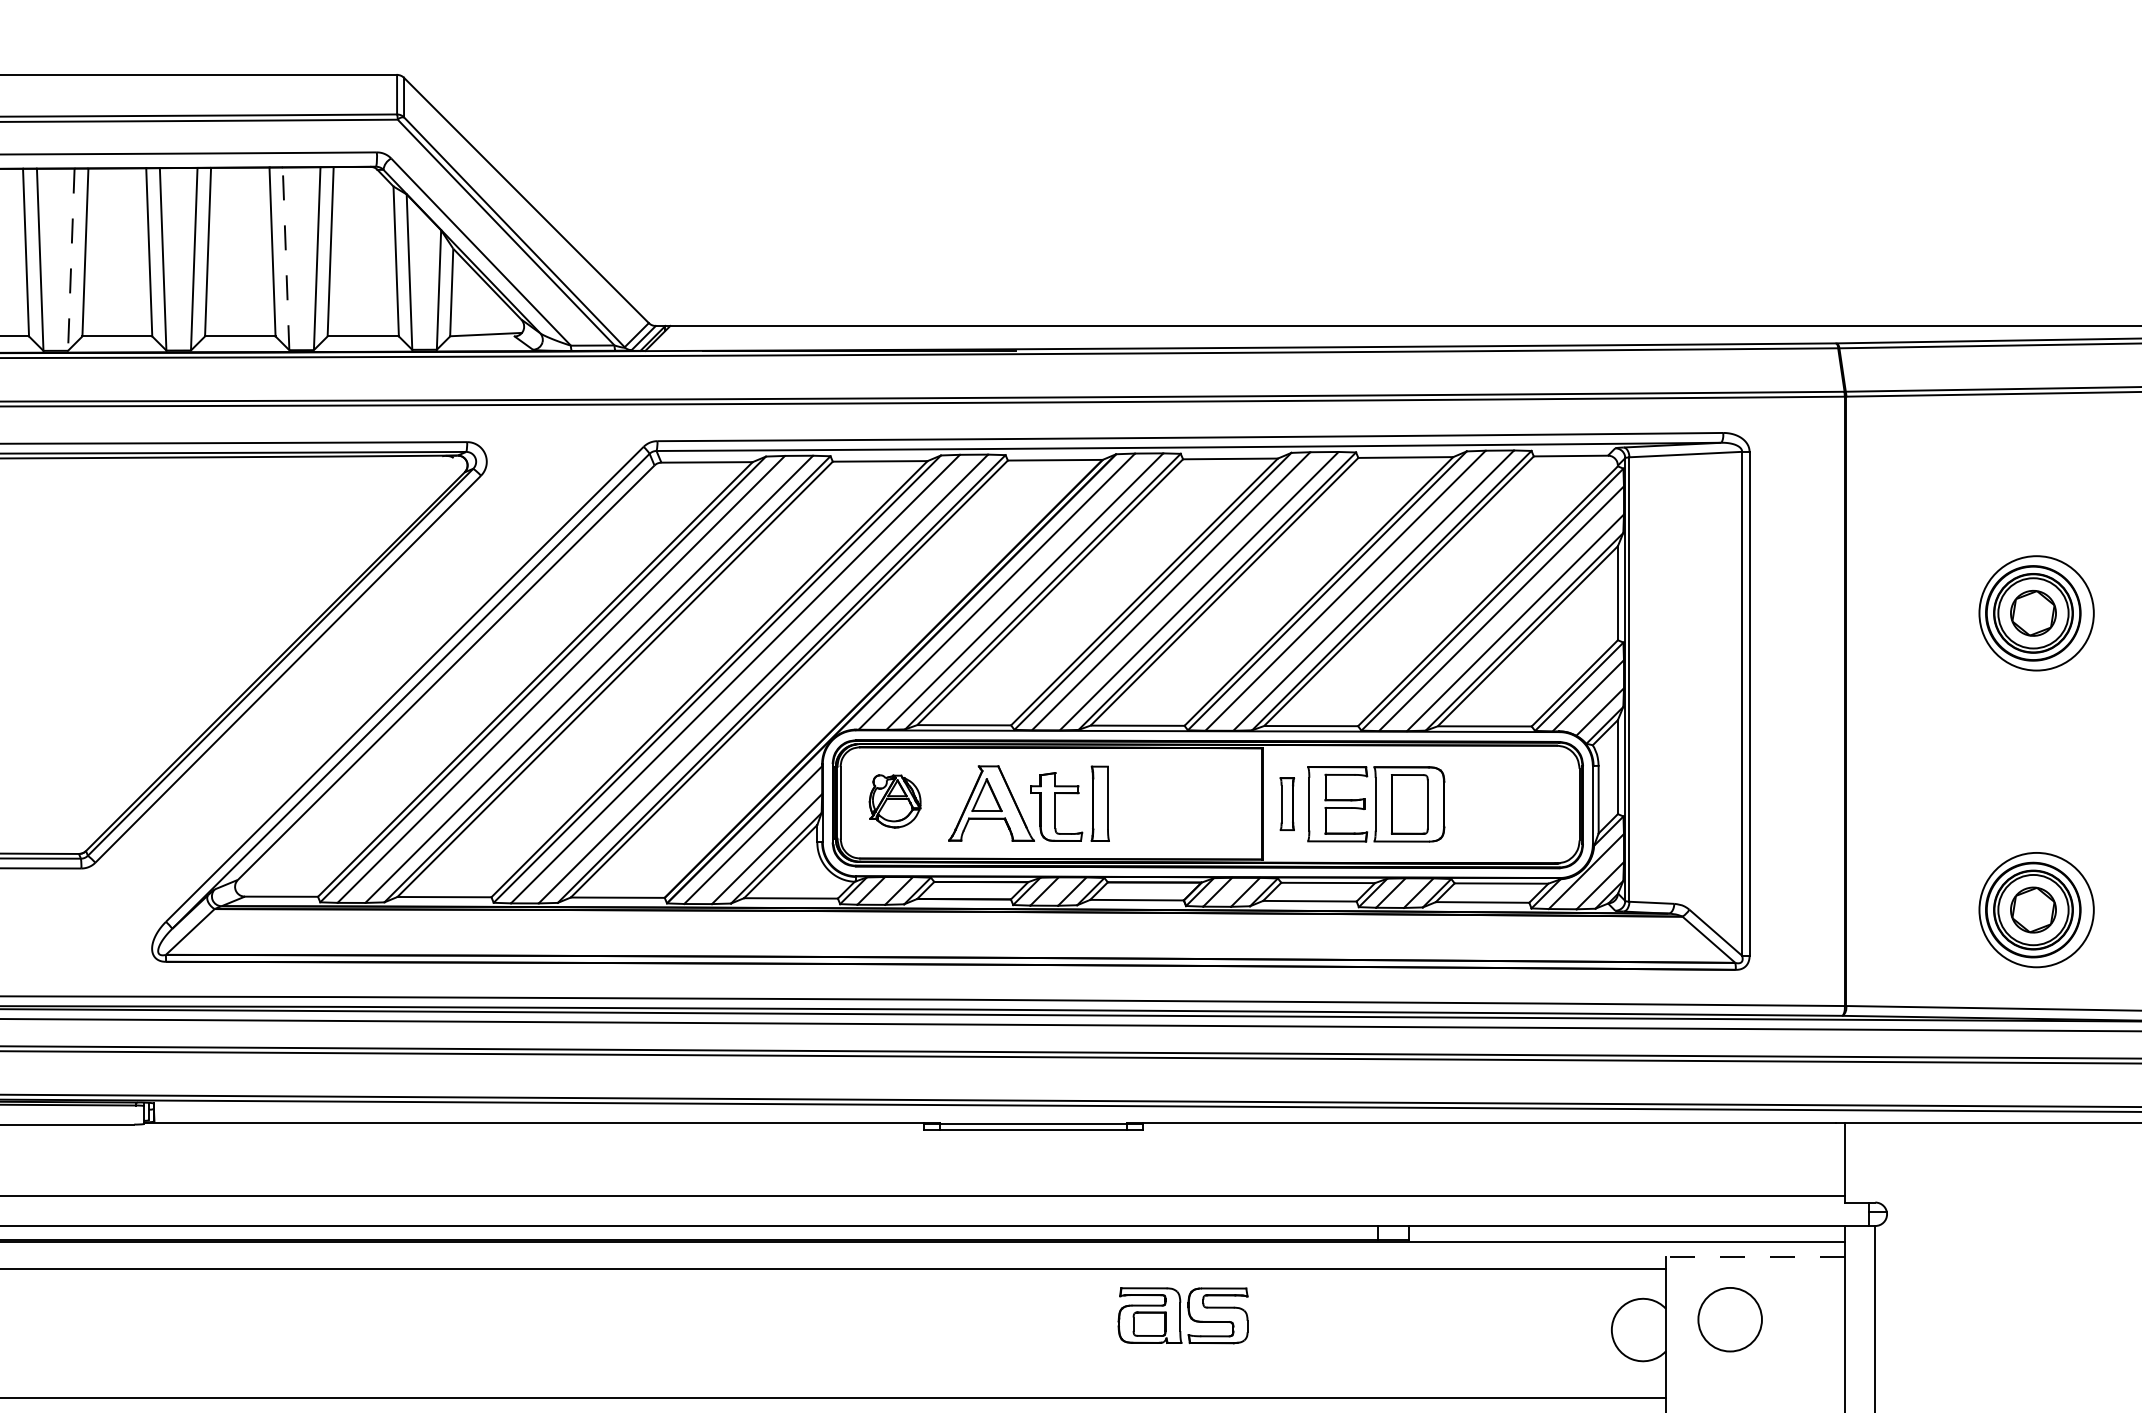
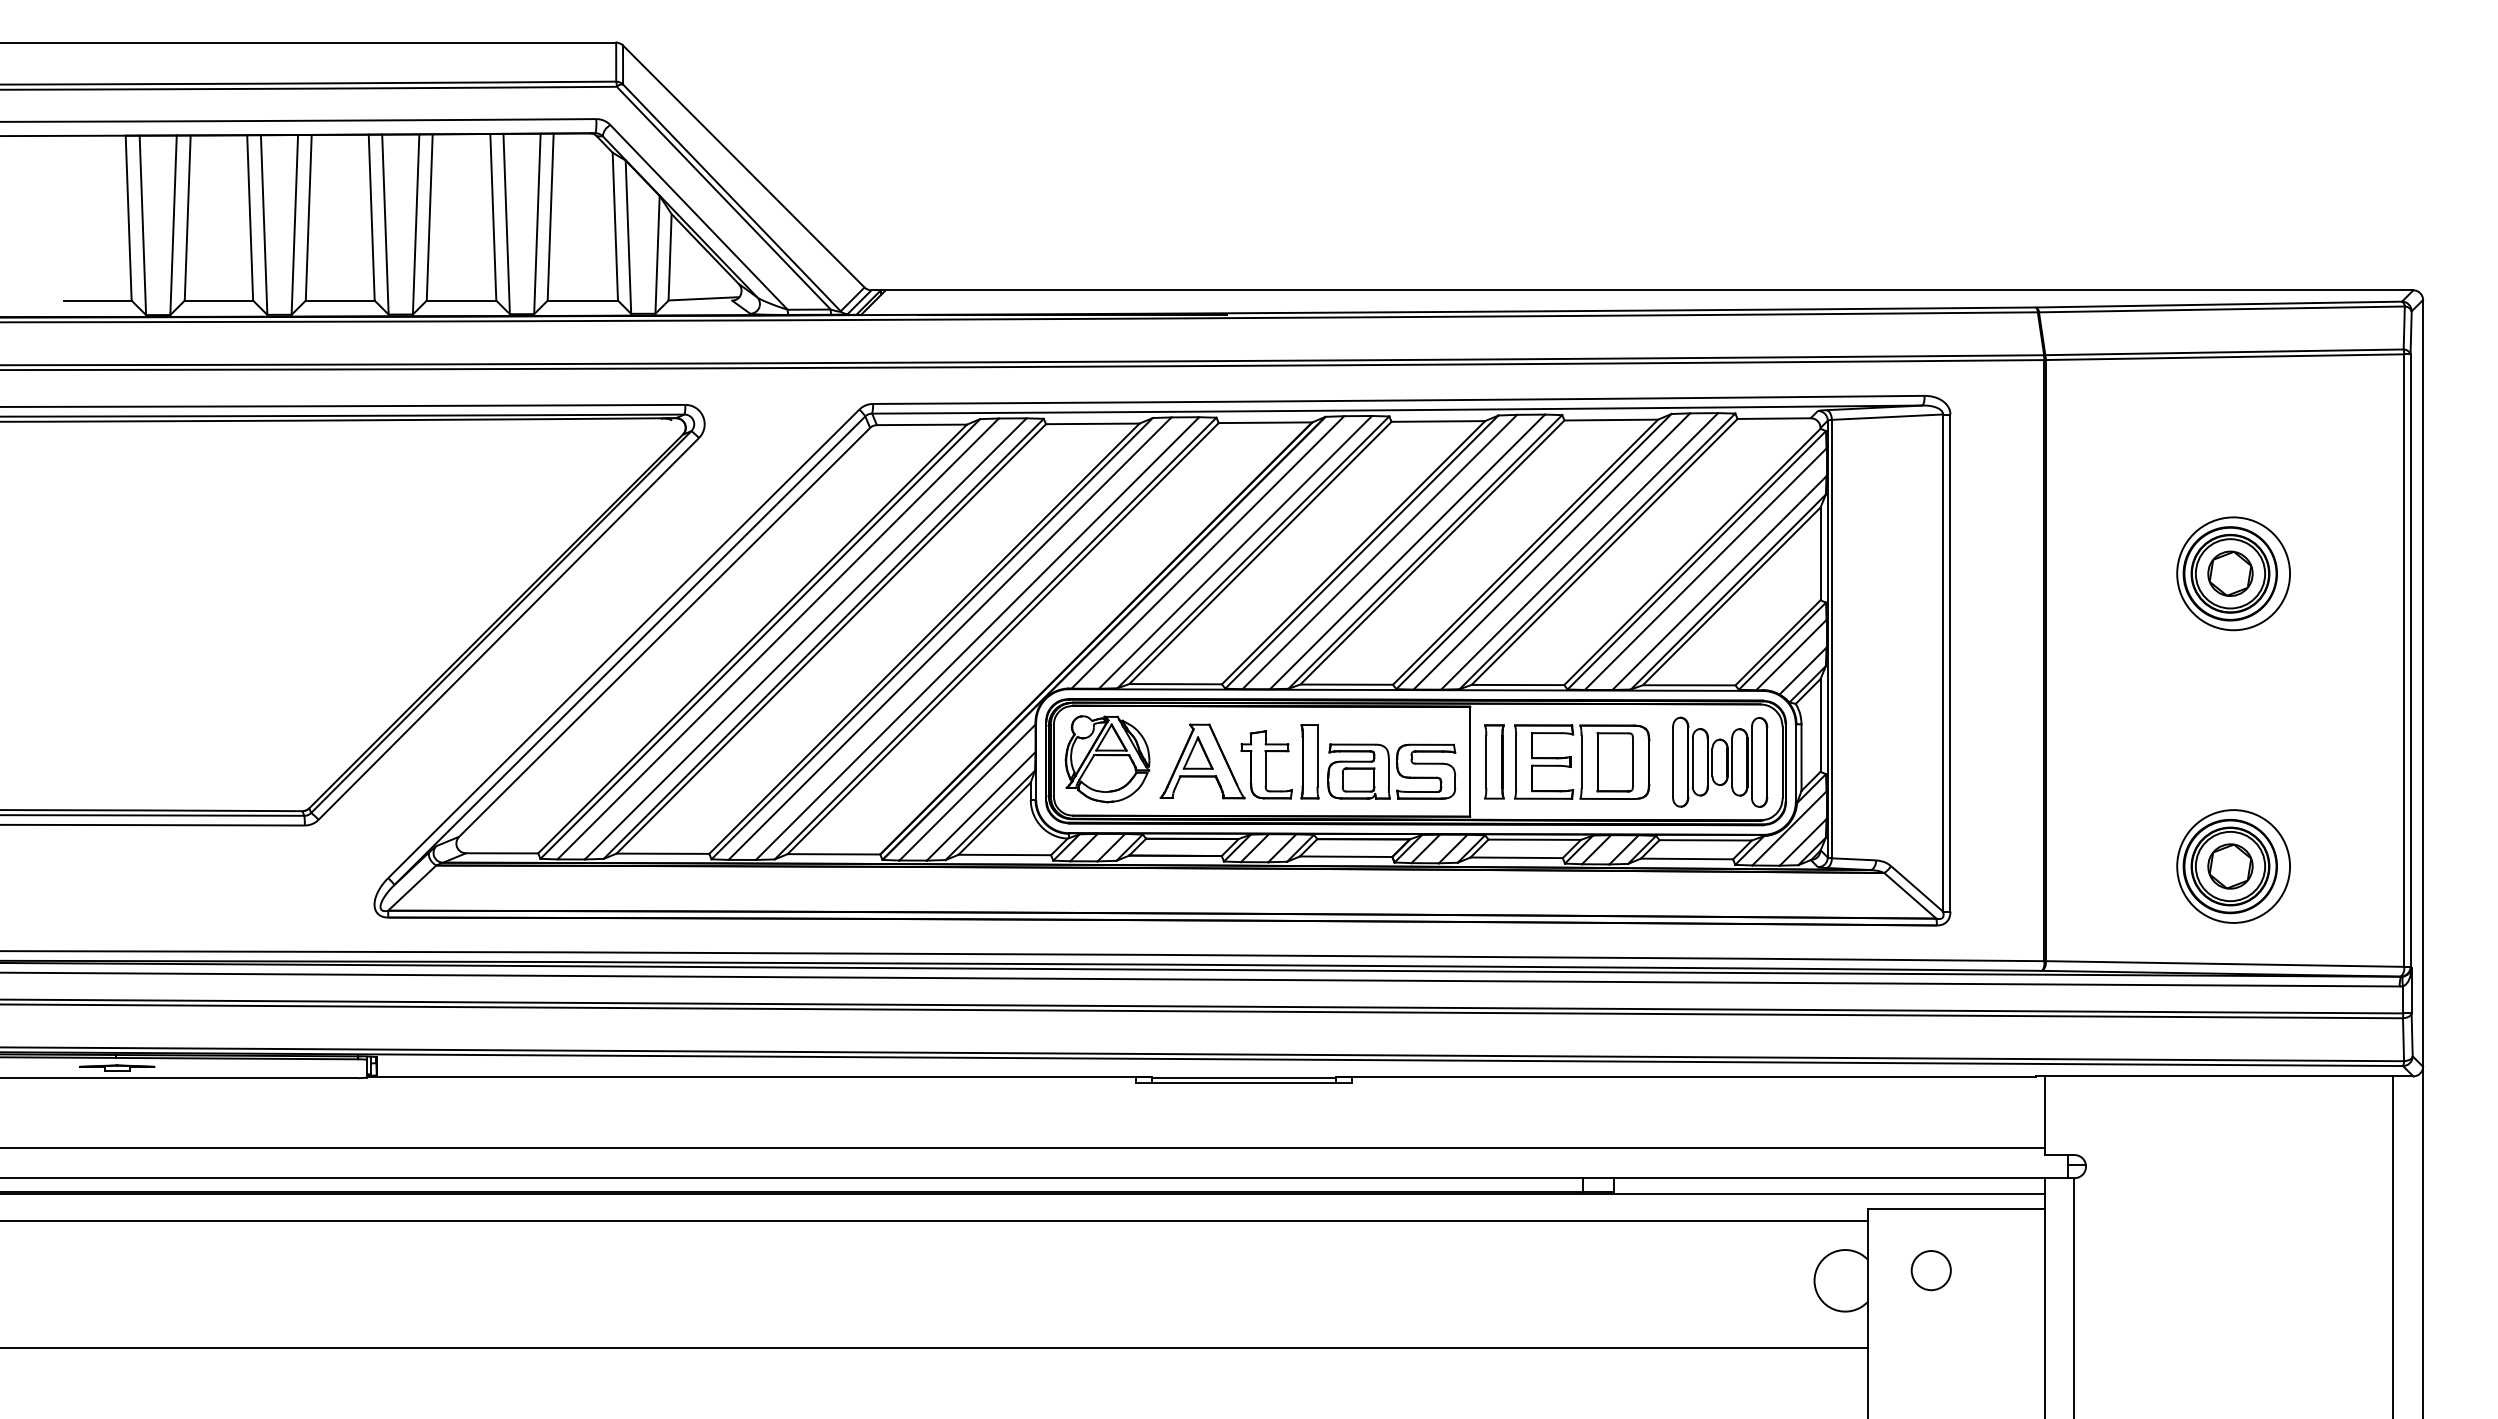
line: (285, 258) -> (506, 223), dashed -> solid
line: (70, 259) -> (294, 224), dashed -> solid
part: (895, 801) -> (1107, 759), size x1.67
part: (1287, 803) -> (1494, 761), size x1.43
part: (1516, 803) -> (1720, 761), added
line: (1754, 1256) -> (1955, 1208), dashed -> solid
part: (1183, 1315) -> (1391, 771), moved
circle: (1729, 1319) -> (1930, 1270), size x0.62

